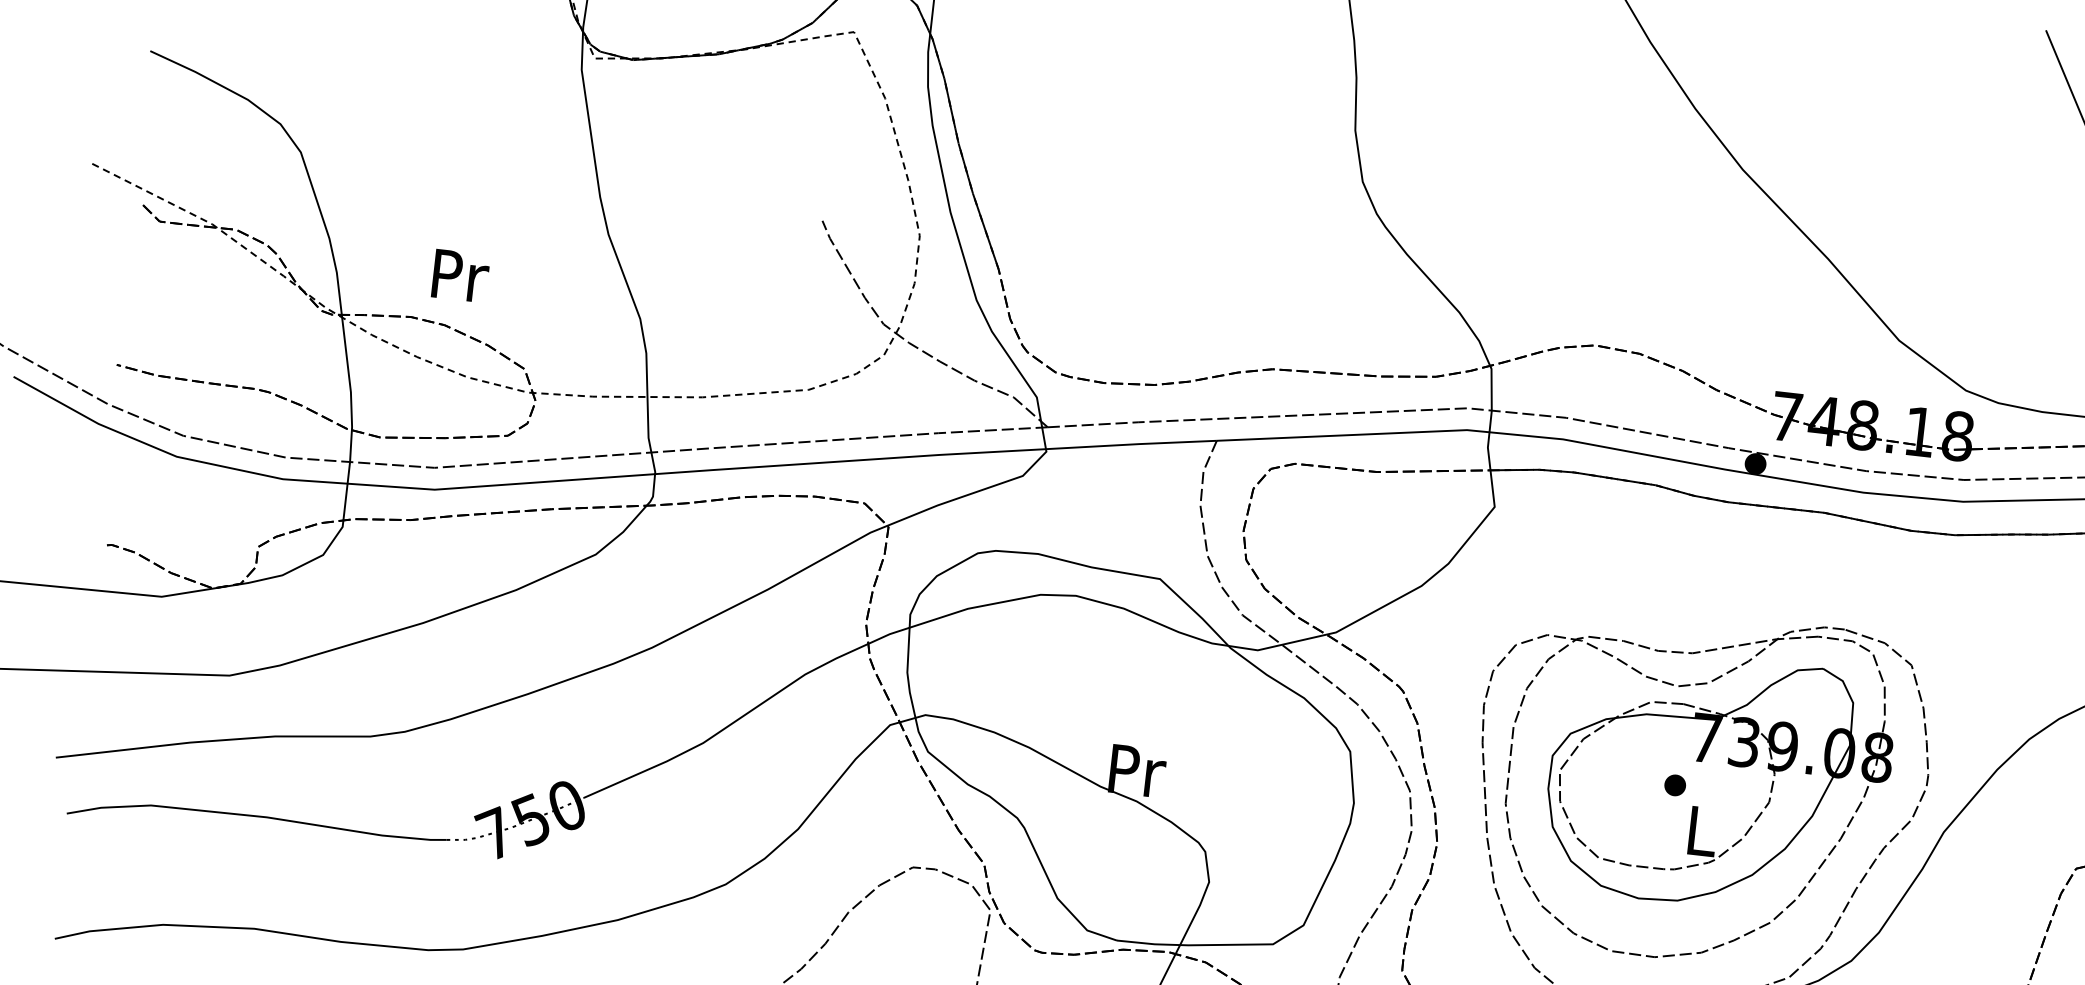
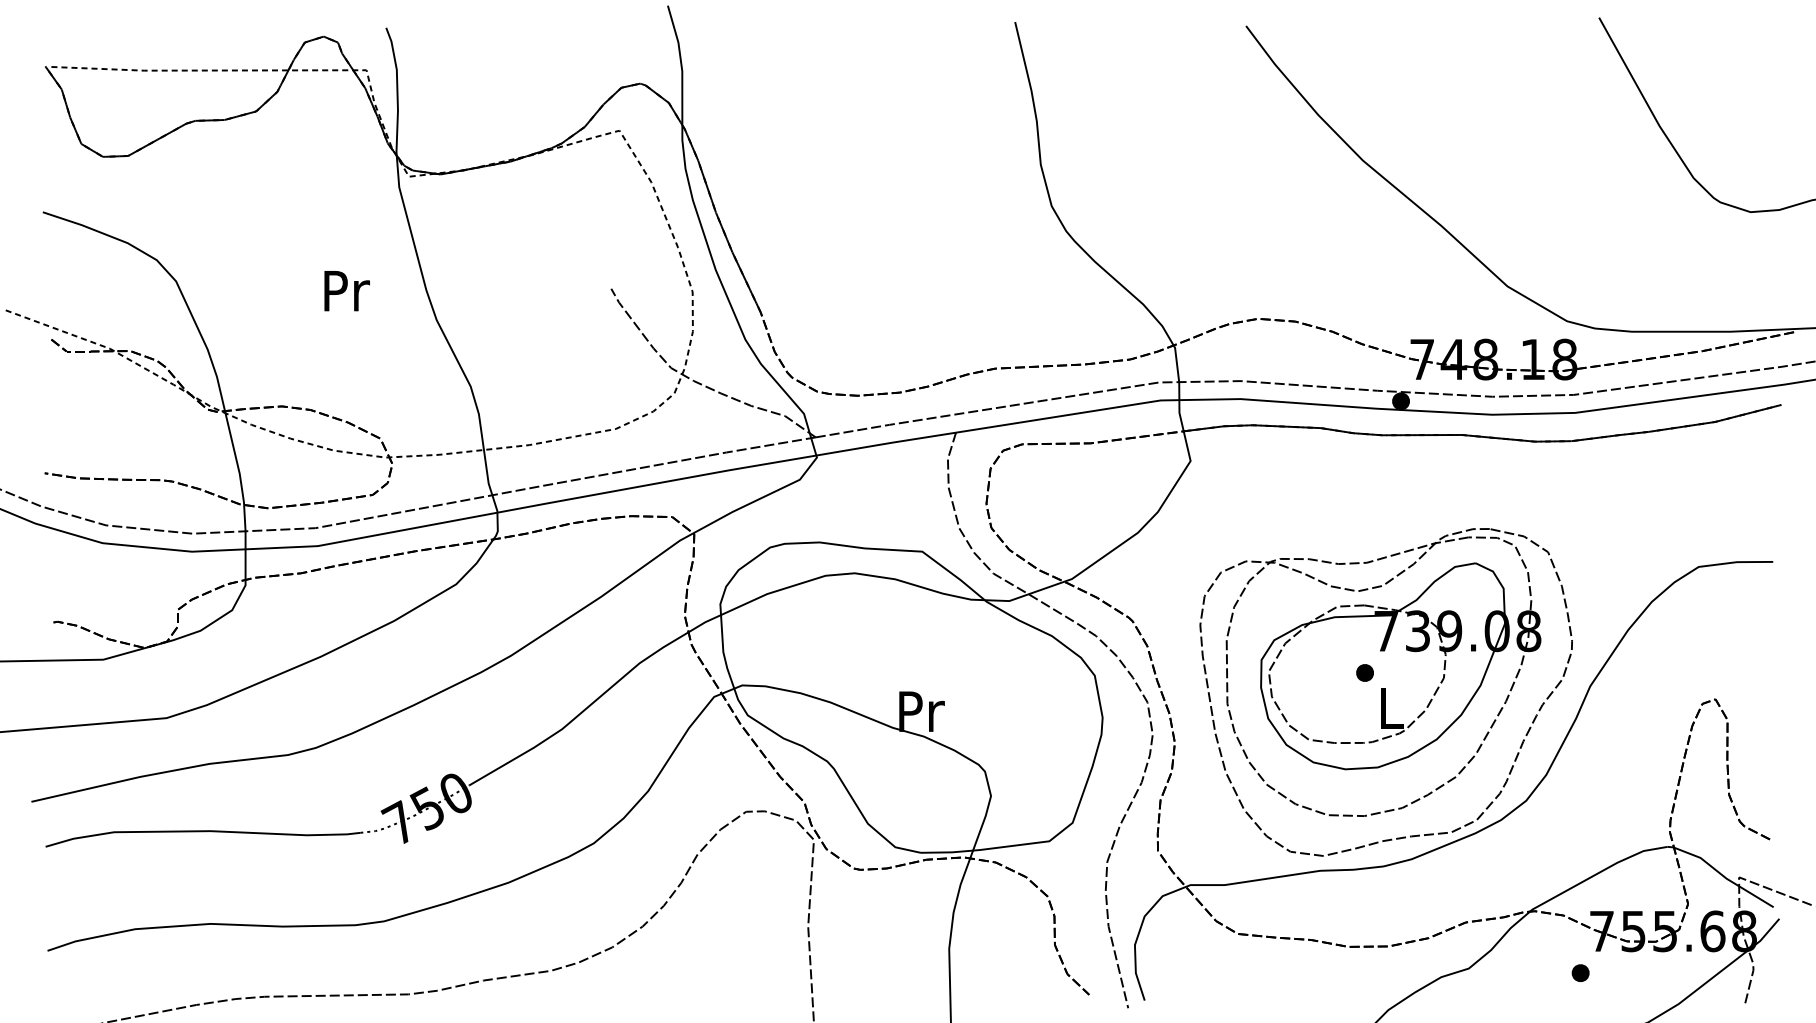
text: (459, 276) -> (346, 291), moved

